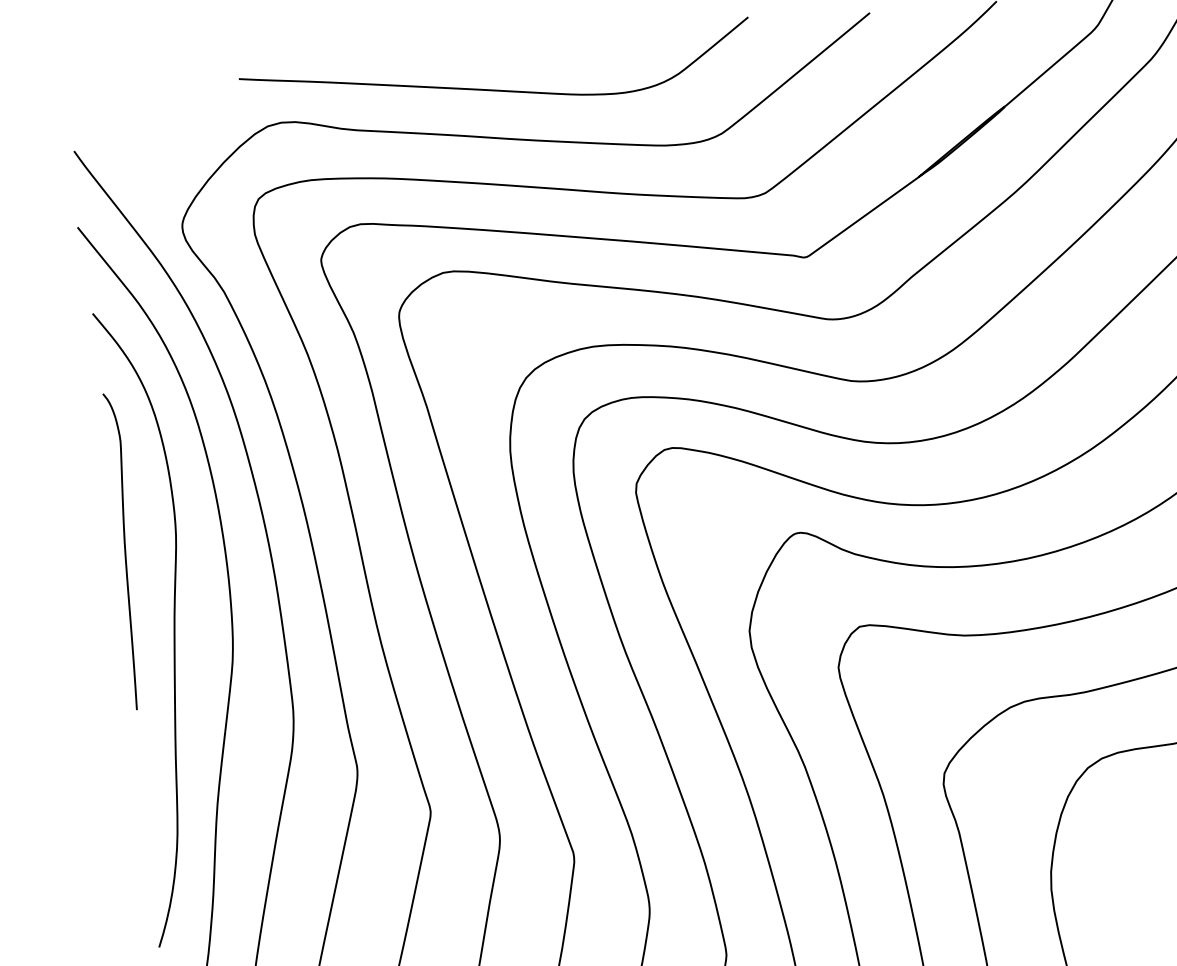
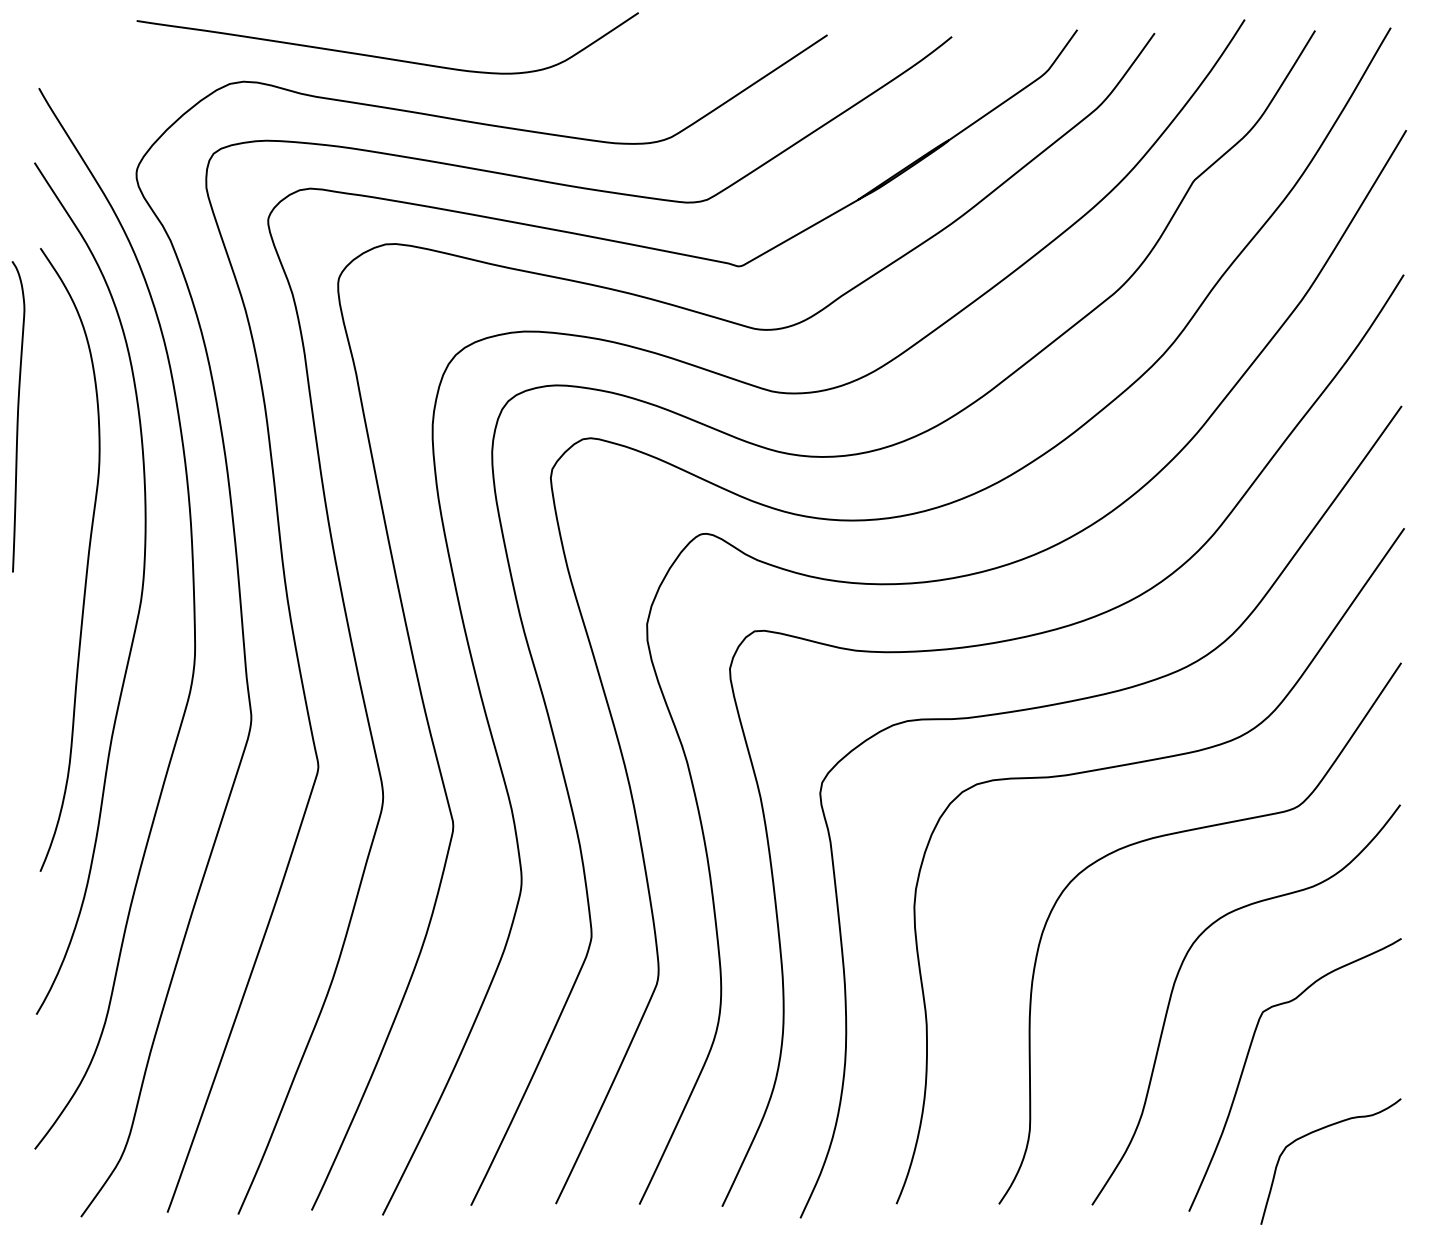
curve: (497, 89) -> (387, 57), moved
curve: (125, 550) -> (18, 416), moved

